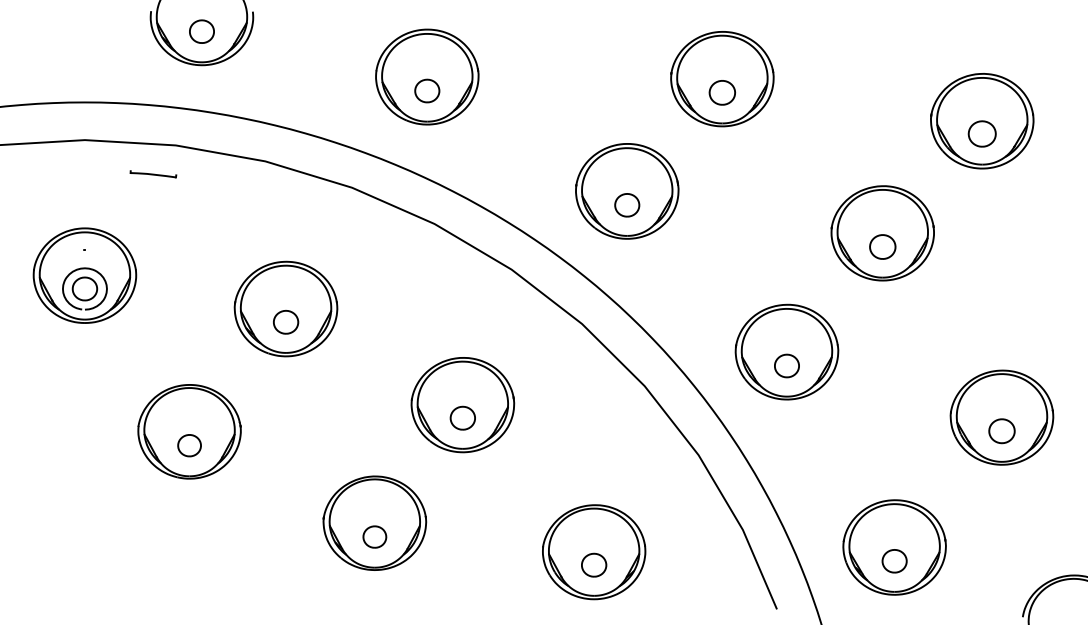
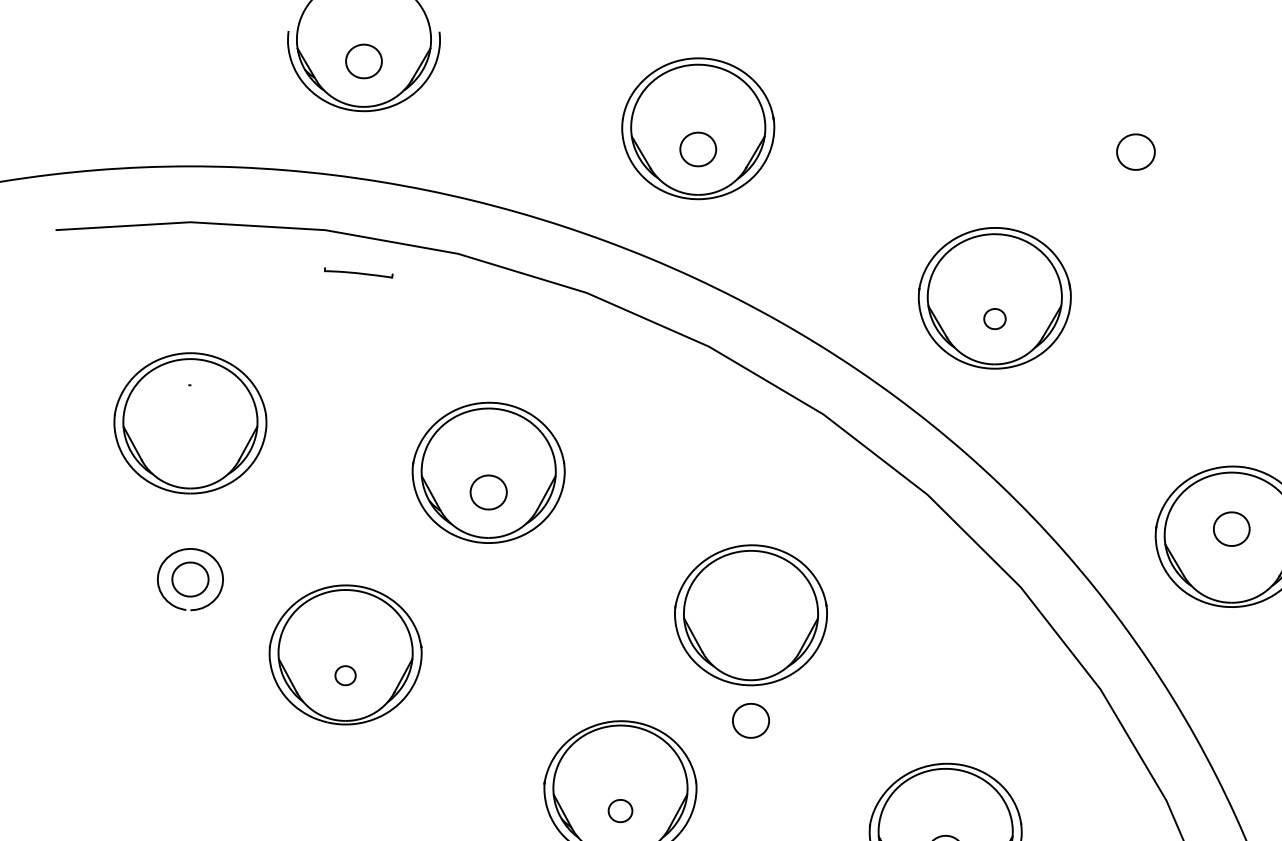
part: (722, 79) -> (1136, 132), removed
part: (153, 174) -> (358, 273), moved
part: (627, 205) -> (995, 319), size x0.6
part: (84, 288) -> (189, 578), moved
part: (786, 365) -> (1231, 528), moved
part: (462, 417) -> (750, 719), moved
part: (189, 445) -> (345, 675), size x0.6
part: (374, 536) -> (619, 810), size x0.7

